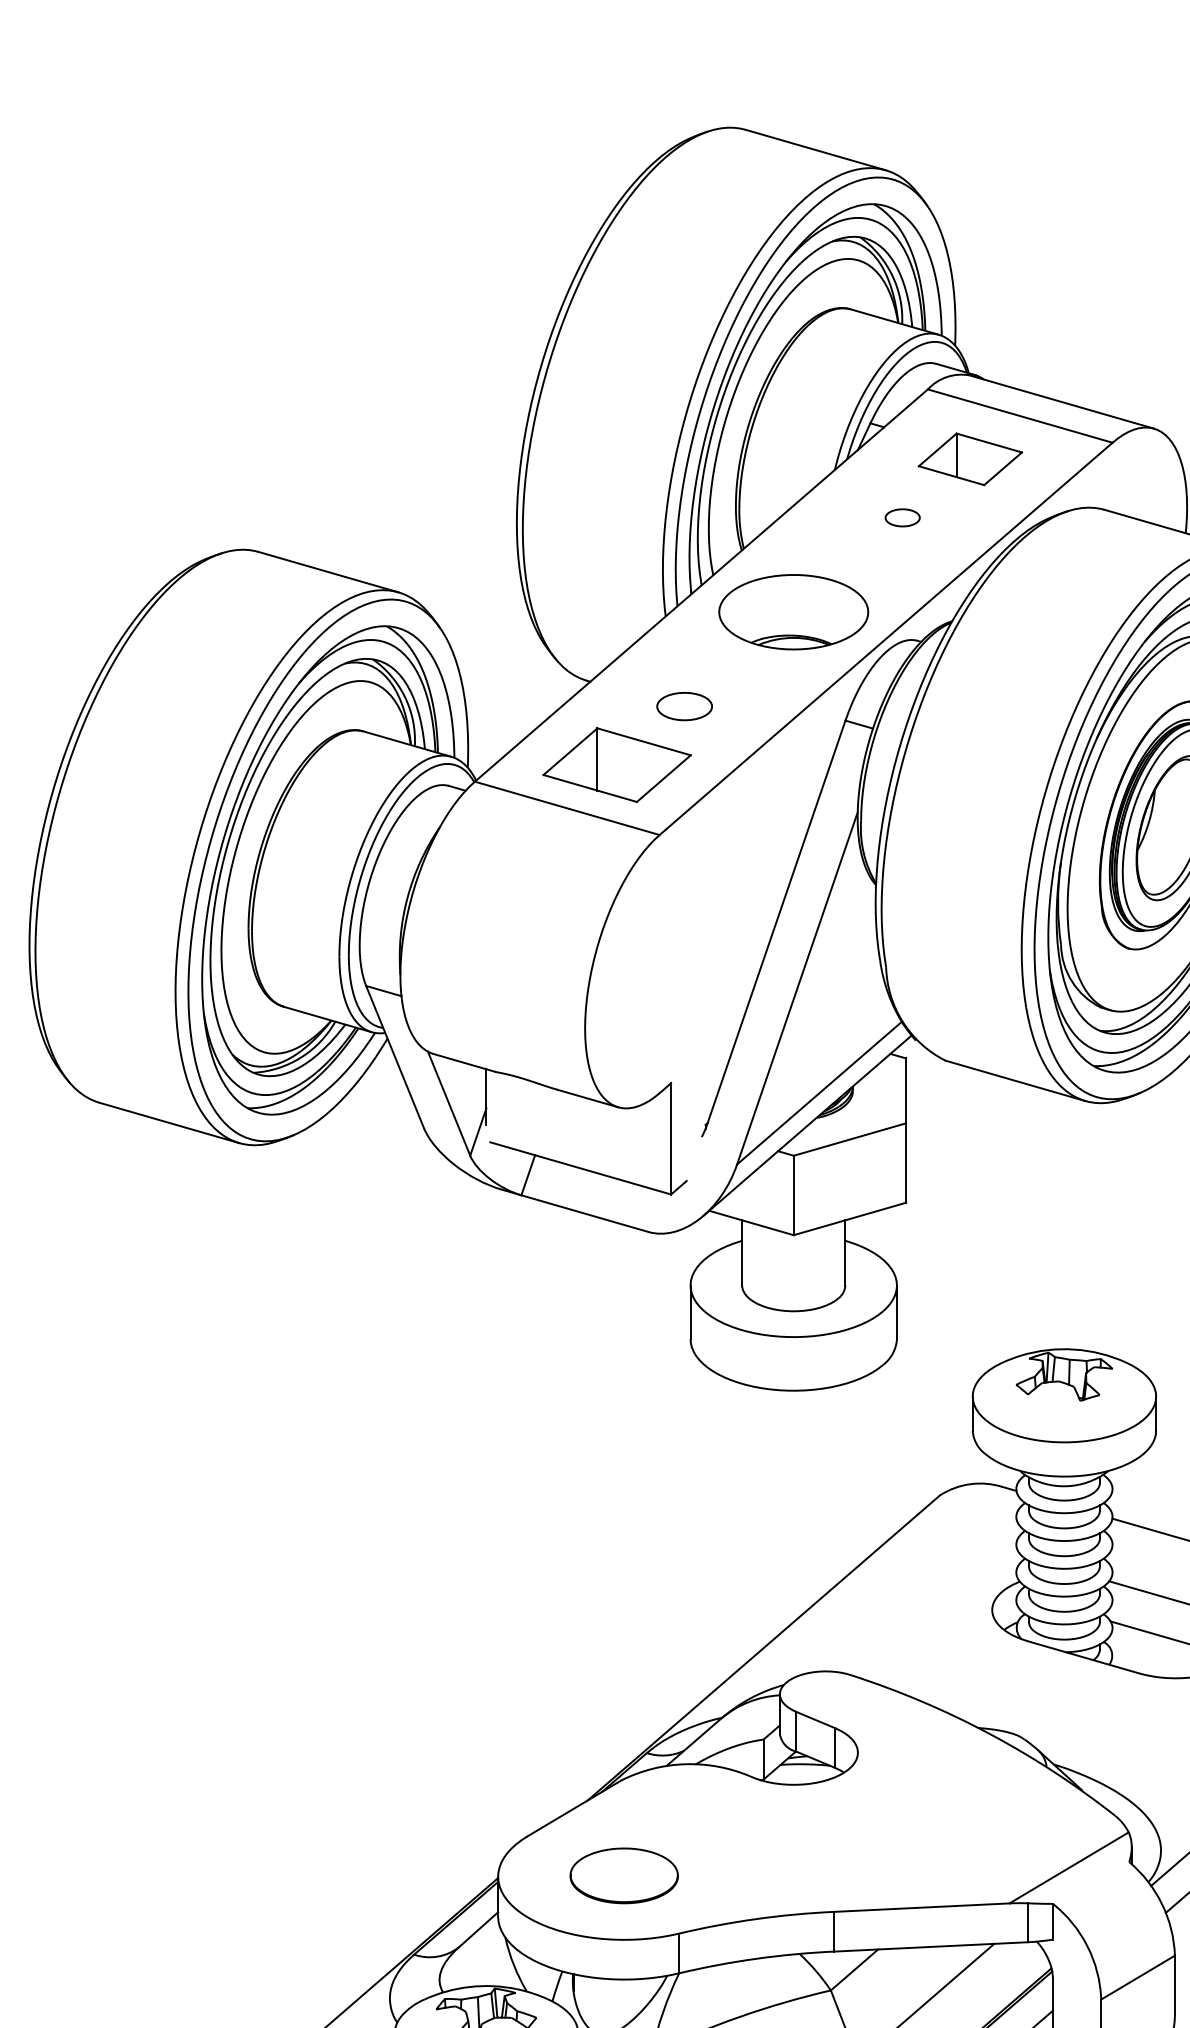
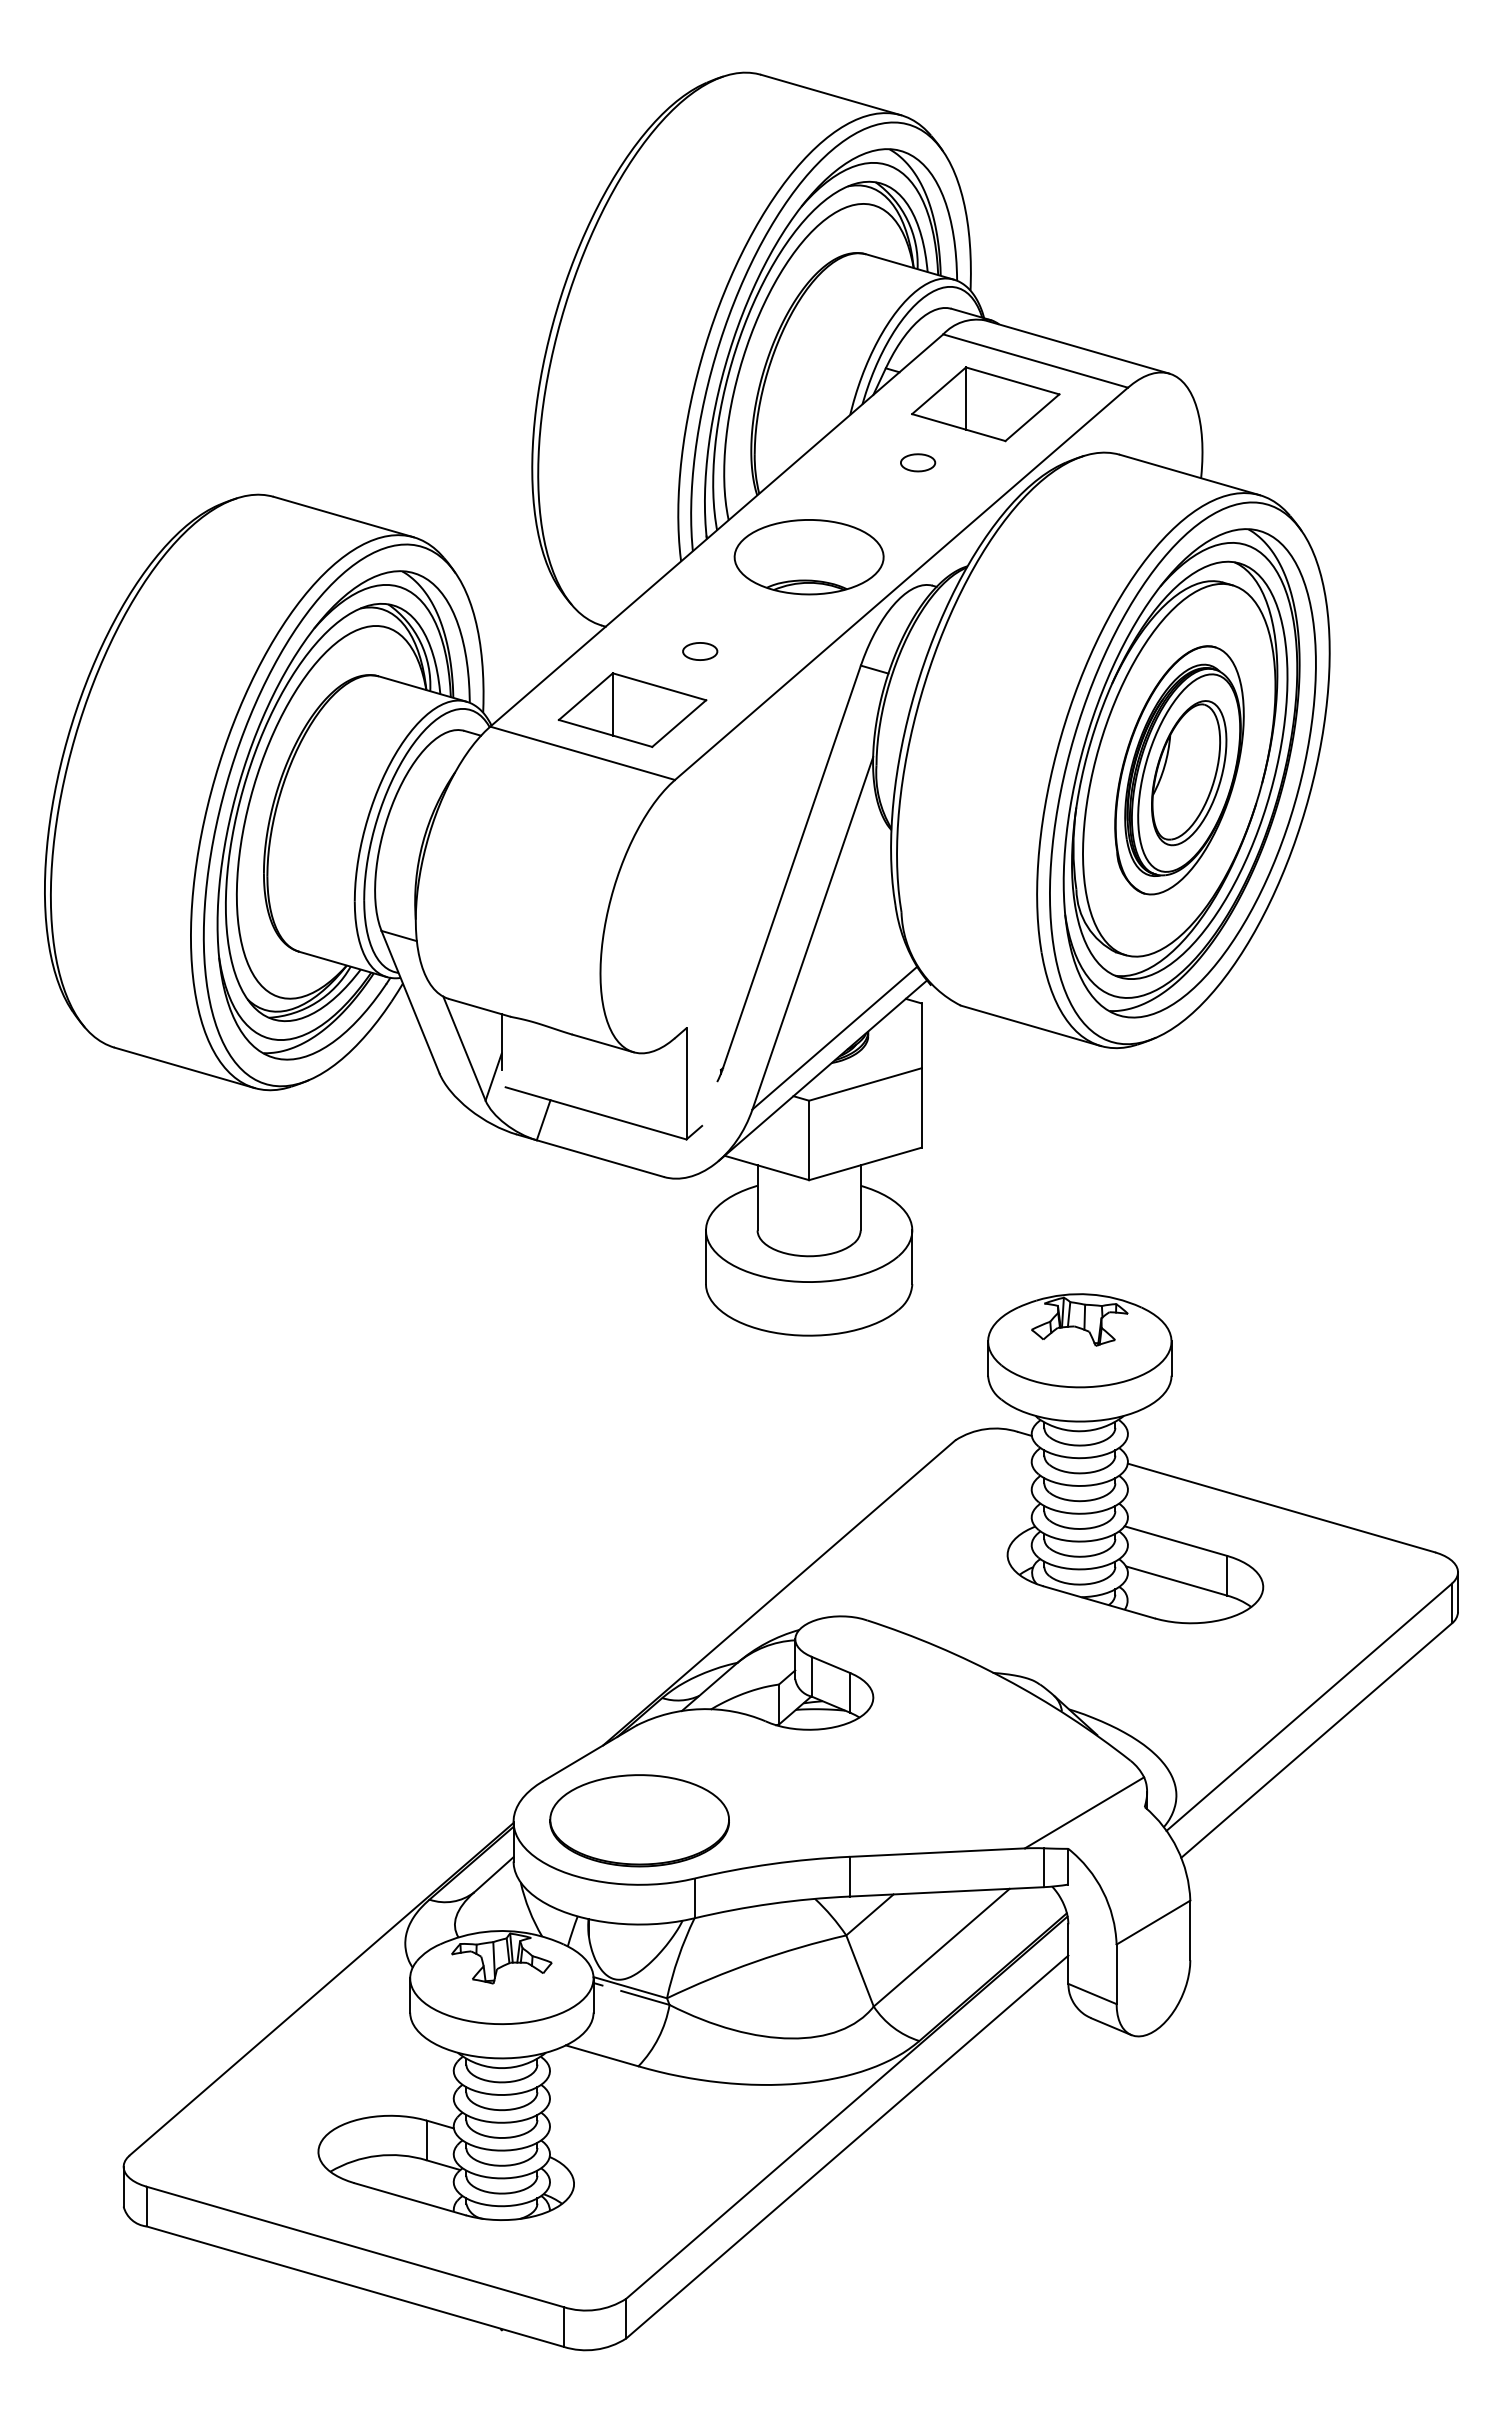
part: (970, 459) -> (985, 404), size x1.43
part: (685, 706) -> (700, 651), size x0.62
part: (624, 1875) -> (639, 1820), size x1.67

